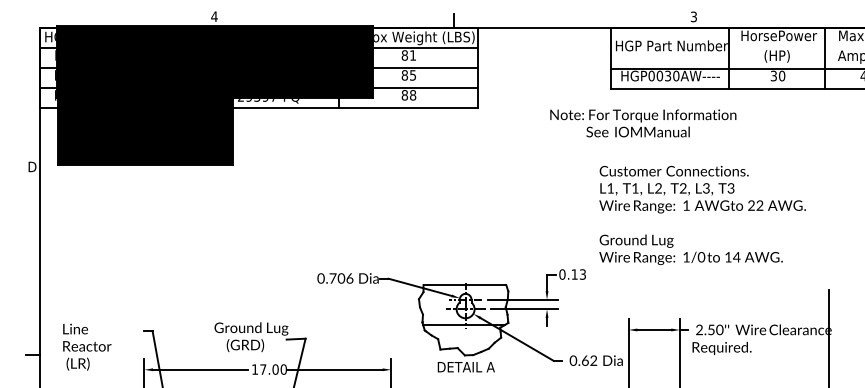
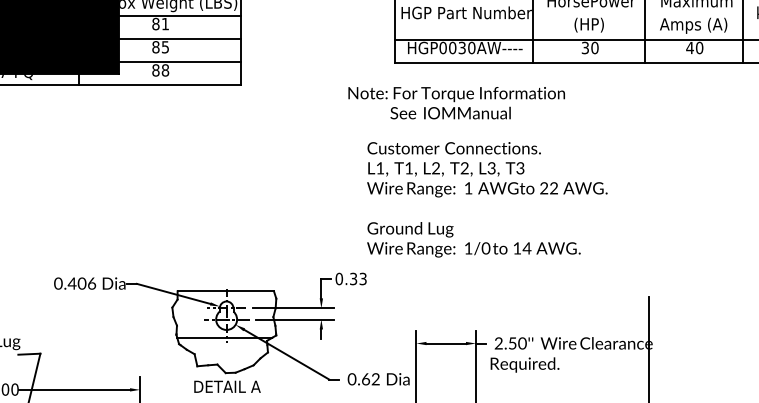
text: (643, 123) -> (456, 103), moved
text: (702, 215) -> (487, 199), moved
text: (574, 274) -> (353, 278), 0.13 -> 0.33
text: (332, 278) -> (71, 283), 0.706 -> 0.406

